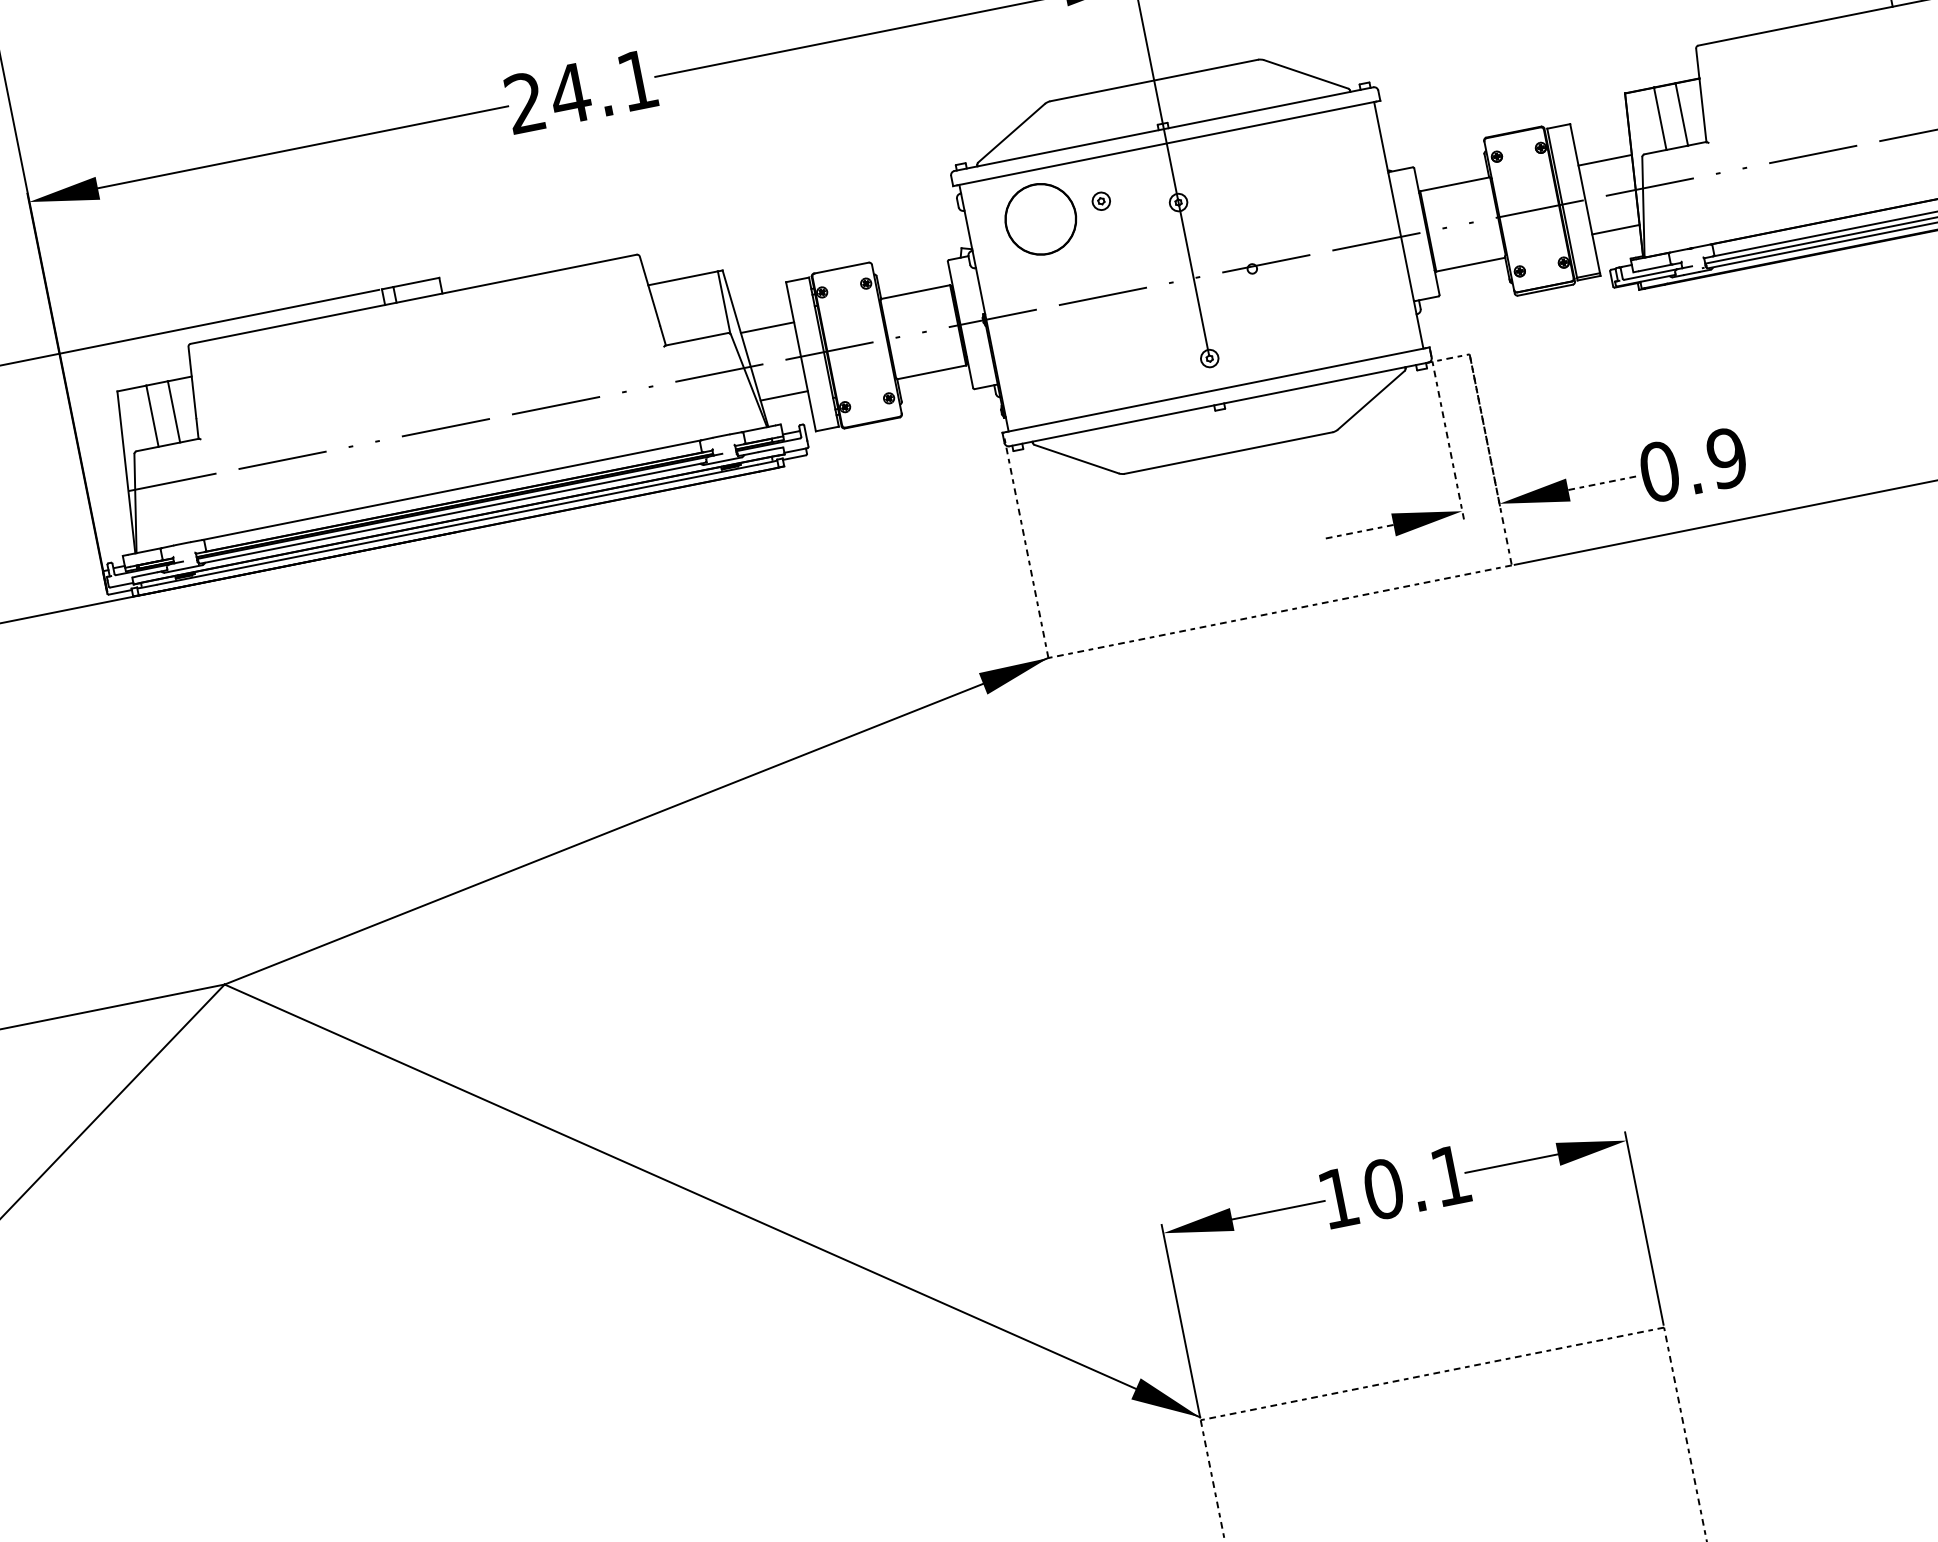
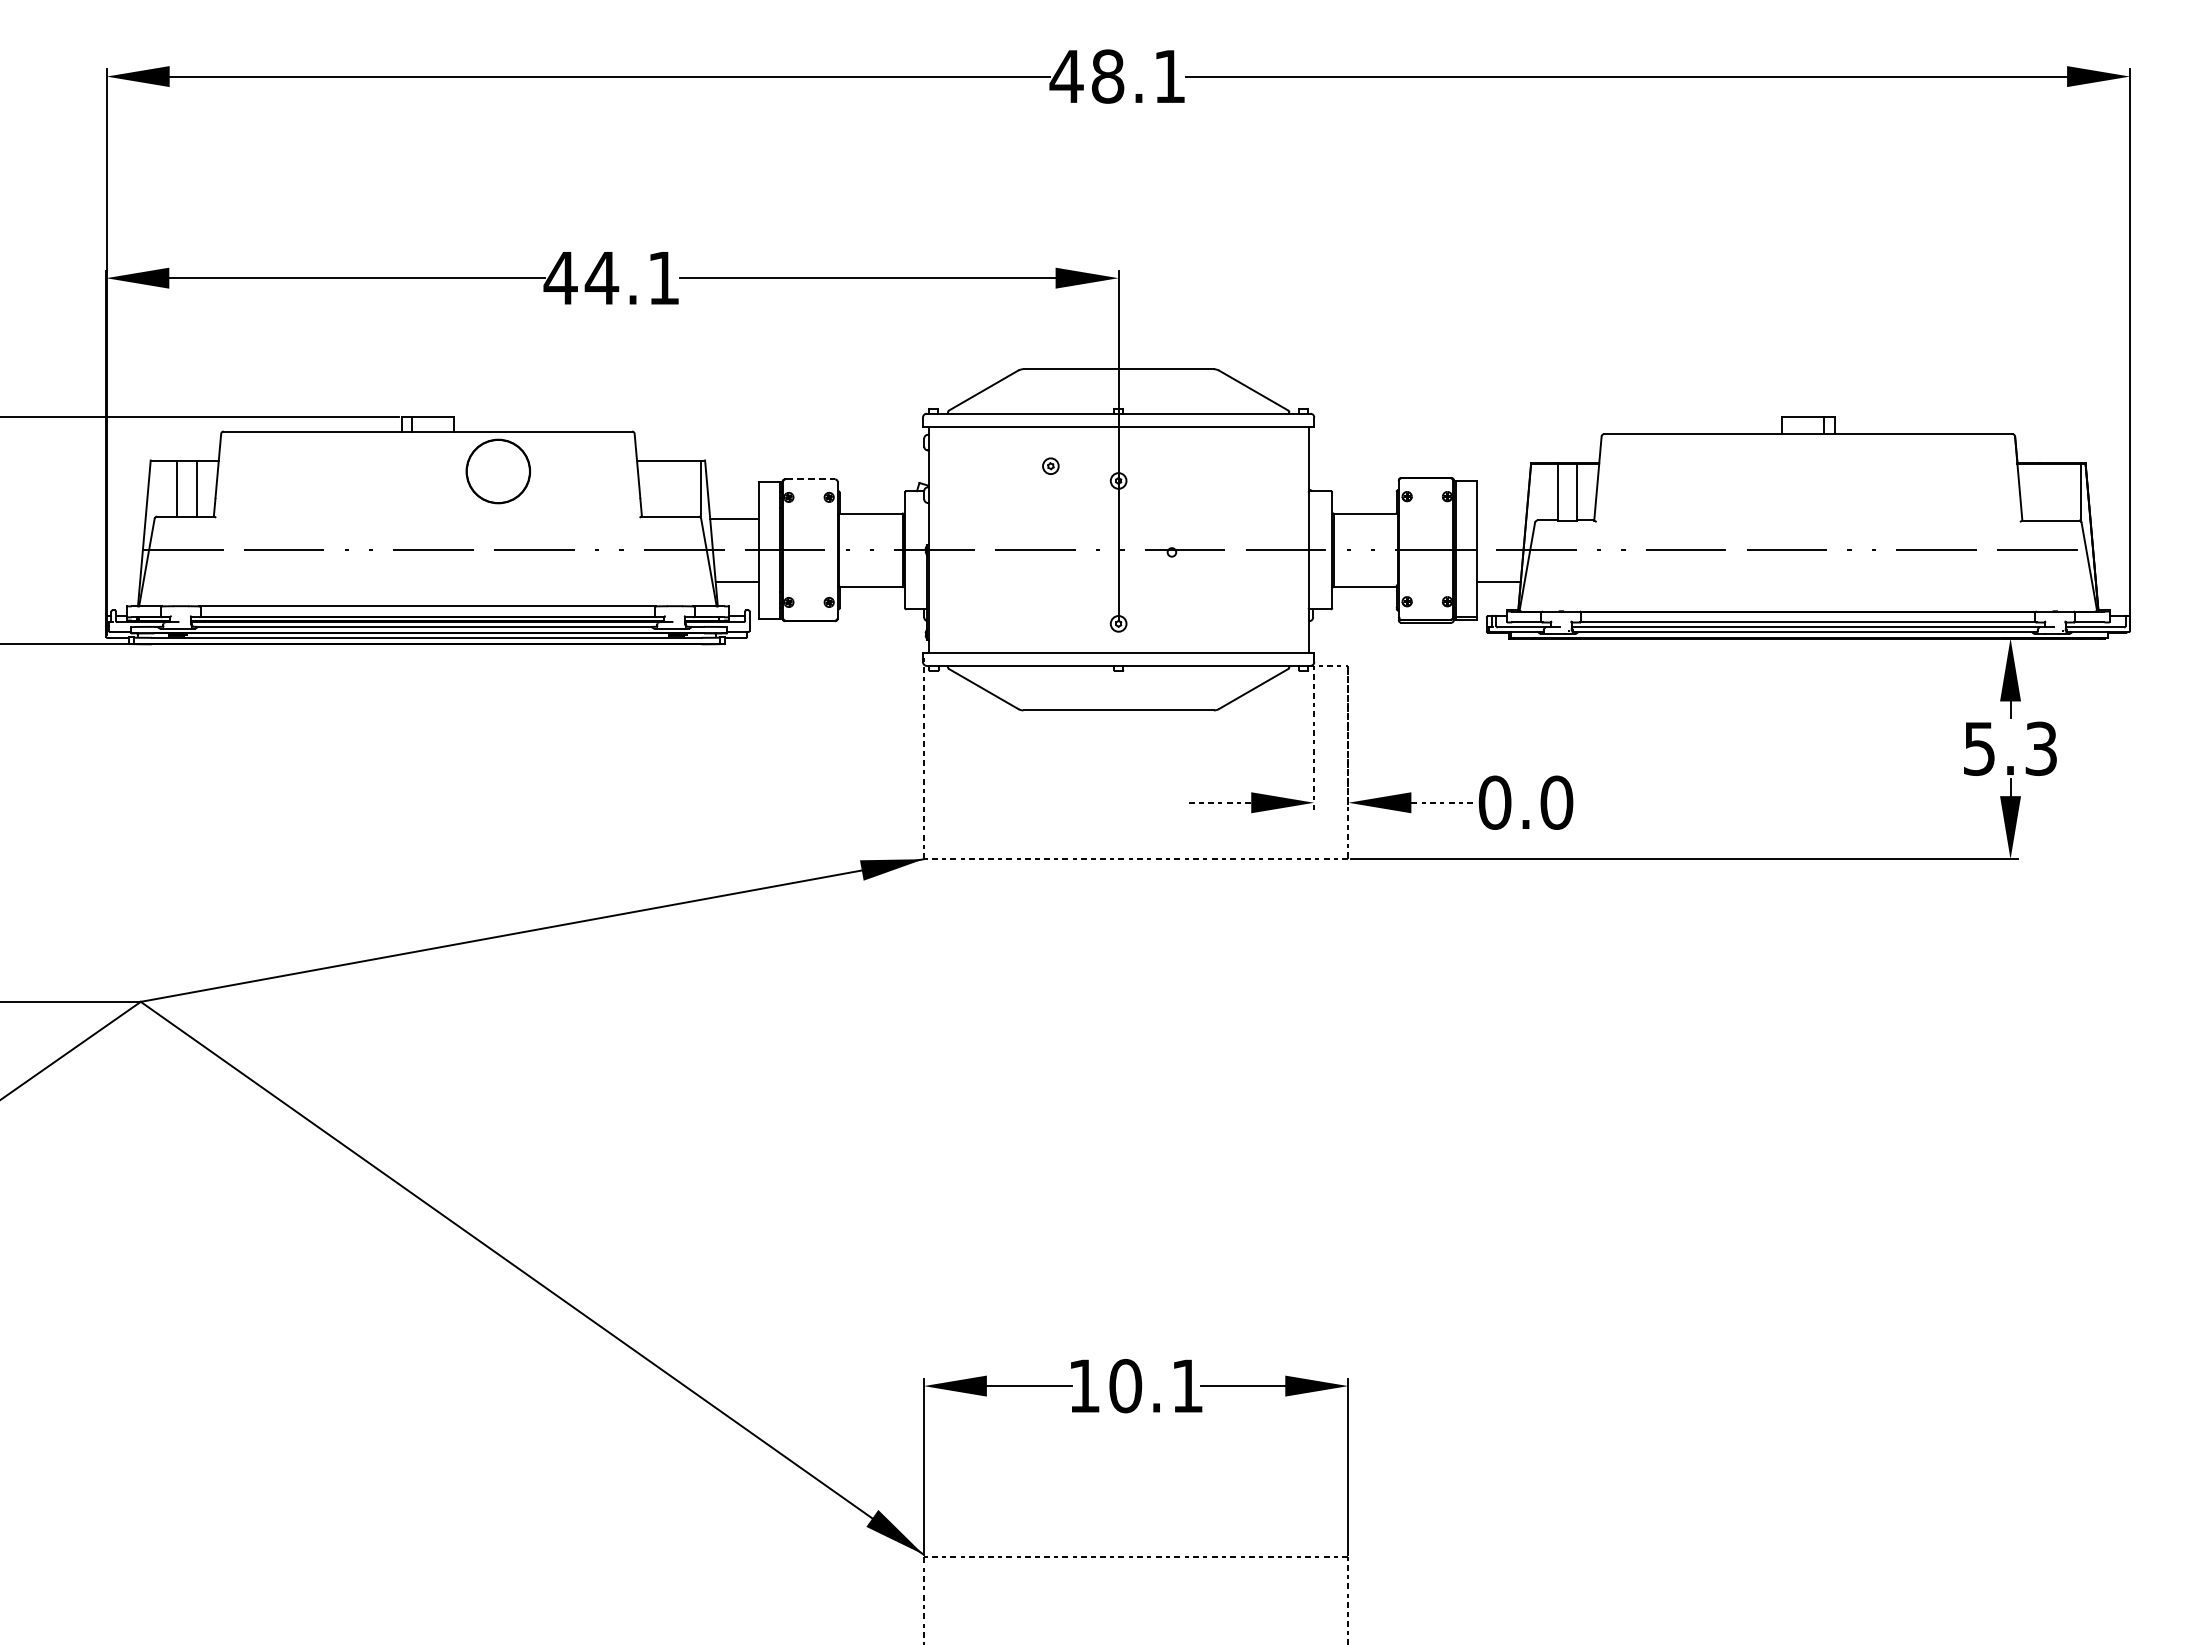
text: (524, 102) -> (560, 277), 24.1 -> 44.1
line: (1604, 160) -> (1501, 518), removed
part: (1040, 219) -> (498, 471), moved
line: (841, 268) -> (810, 479), solid -> dashed
text: (1726, 458) -> (1556, 802), 0.9 -> 0.0

